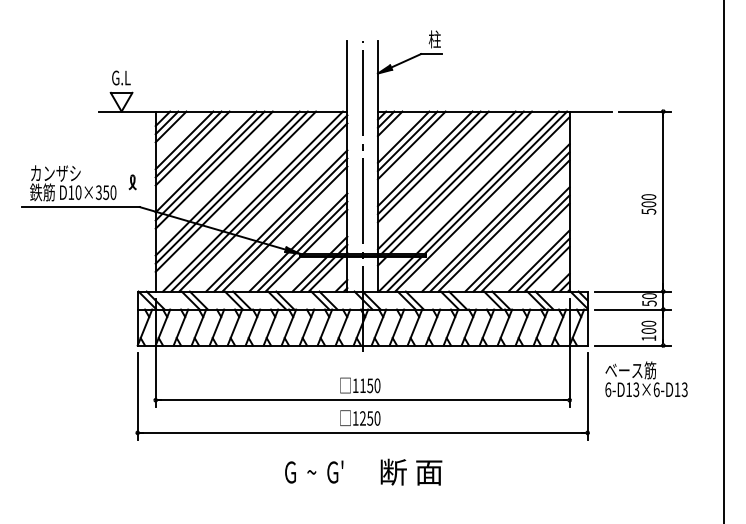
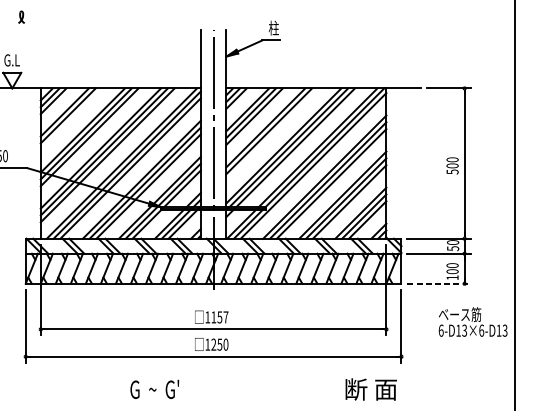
line: (192, 148) -> (71, 119), removed
line: (432, 166) -> (271, 134), removed
part: (132, 182) -> (21, 17), moved
line: (632, 345) -> (438, 283), solid -> dashed
text: (646, 379) -> (473, 322), moved
text: (377, 385) -> (225, 317), 1150 -> 1157
text: (314, 471) -> (155, 388), moved
text: (411, 471) -> (371, 388), moved

